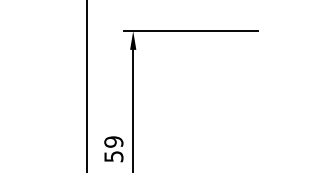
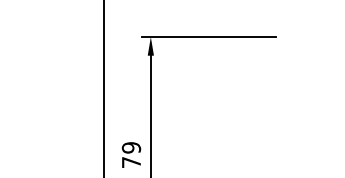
text: (113, 156) -> (131, 162), 59 -> 79

